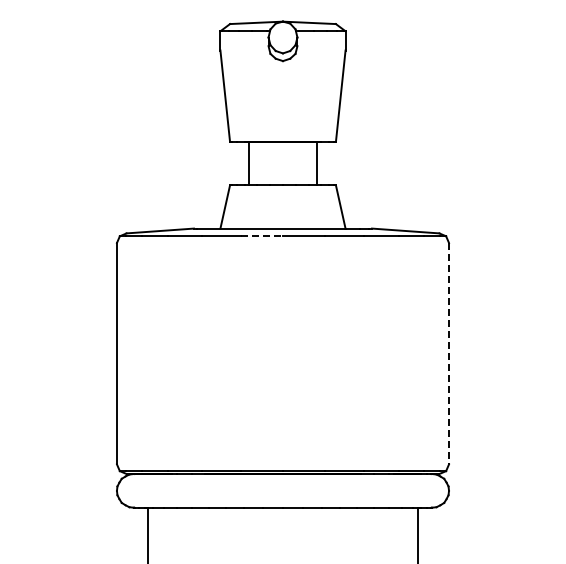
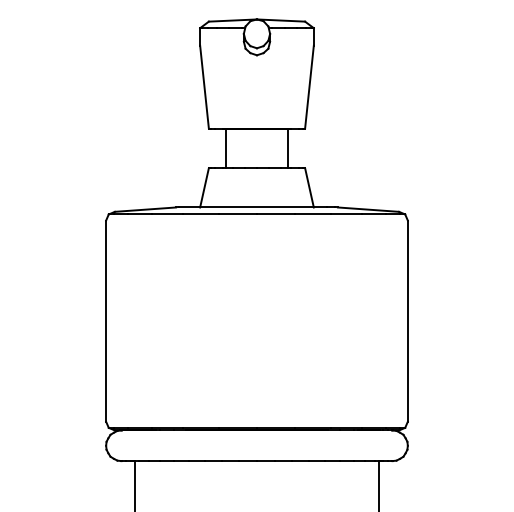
line: (262, 236) -> (238, 214), dashed -> solid
line: (449, 353) -> (408, 320), dashed -> solid

